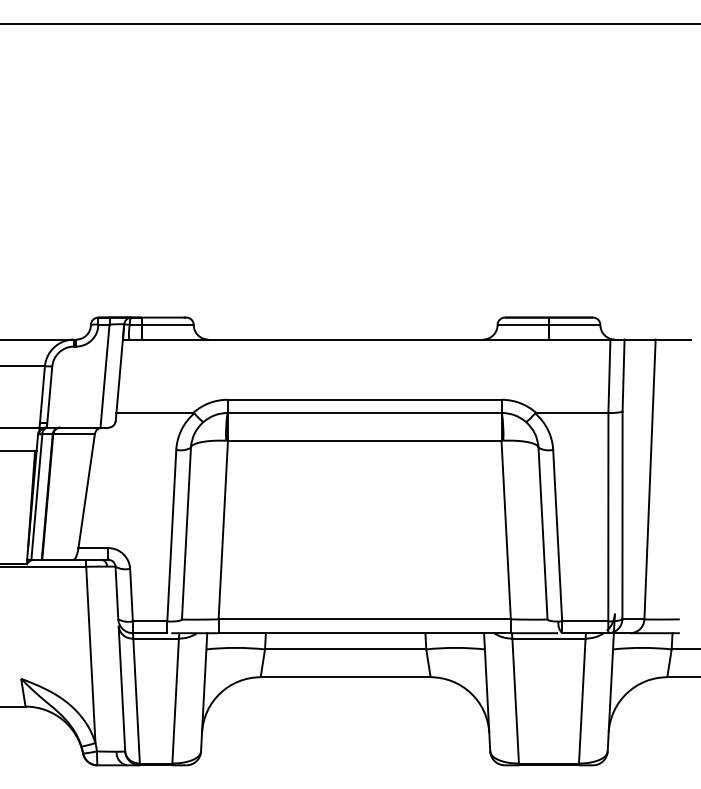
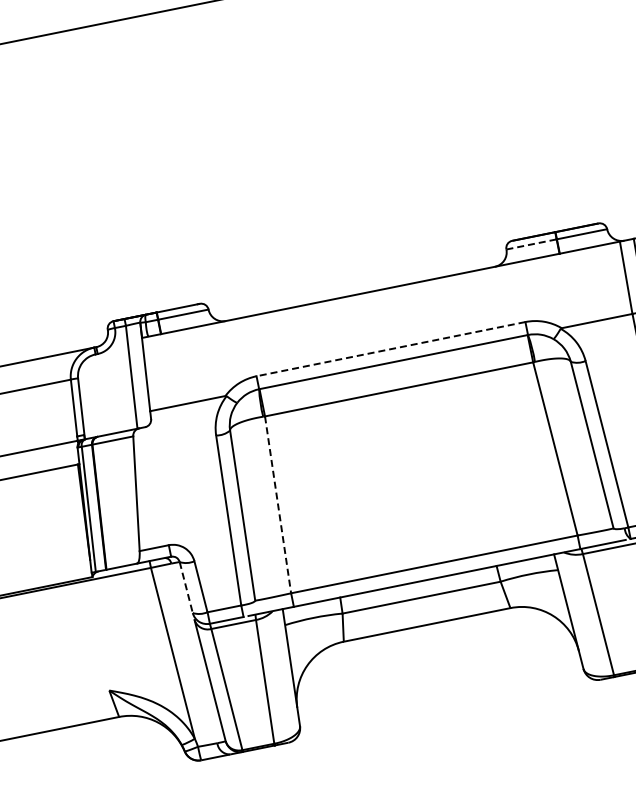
line: (523, 324) -> (531, 243), solid -> dashed
line: (364, 399) -> (390, 348), solid -> dashed
line: (223, 530) -> (278, 505), solid -> dashed
line: (116, 593) -> (185, 588), solid -> dashed

